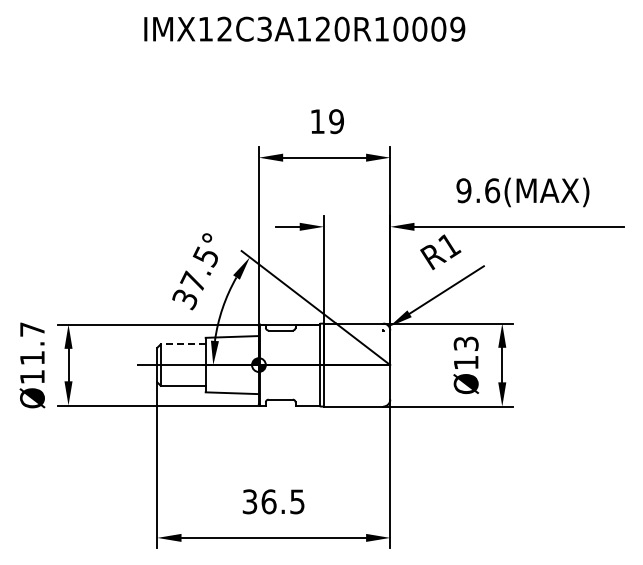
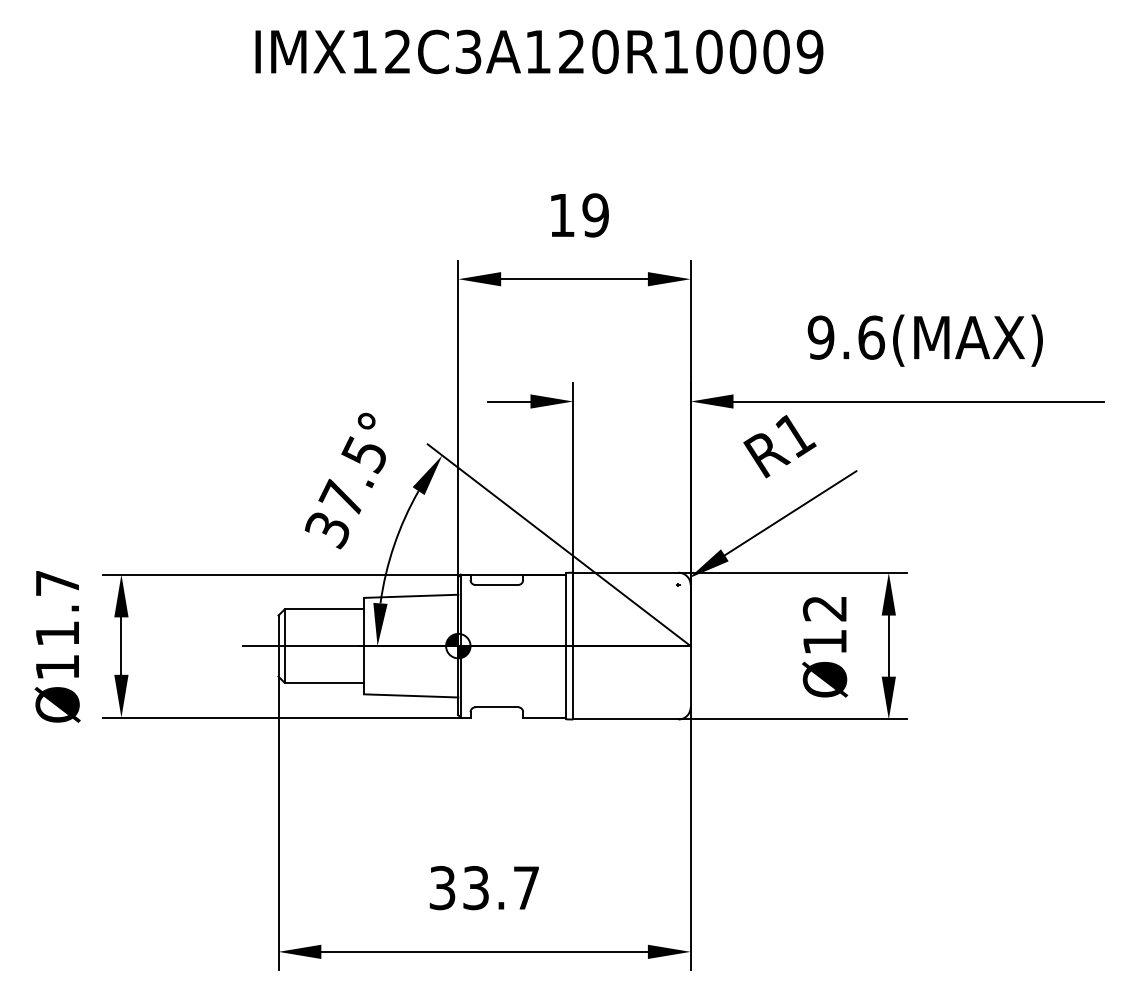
text: (466, 343) -> (825, 607), Ø13 -> Ø12
line: (182, 344) -> (323, 609), dashed -> solid
text: (282, 501) -> (500, 887), 36.5 -> 33.7

